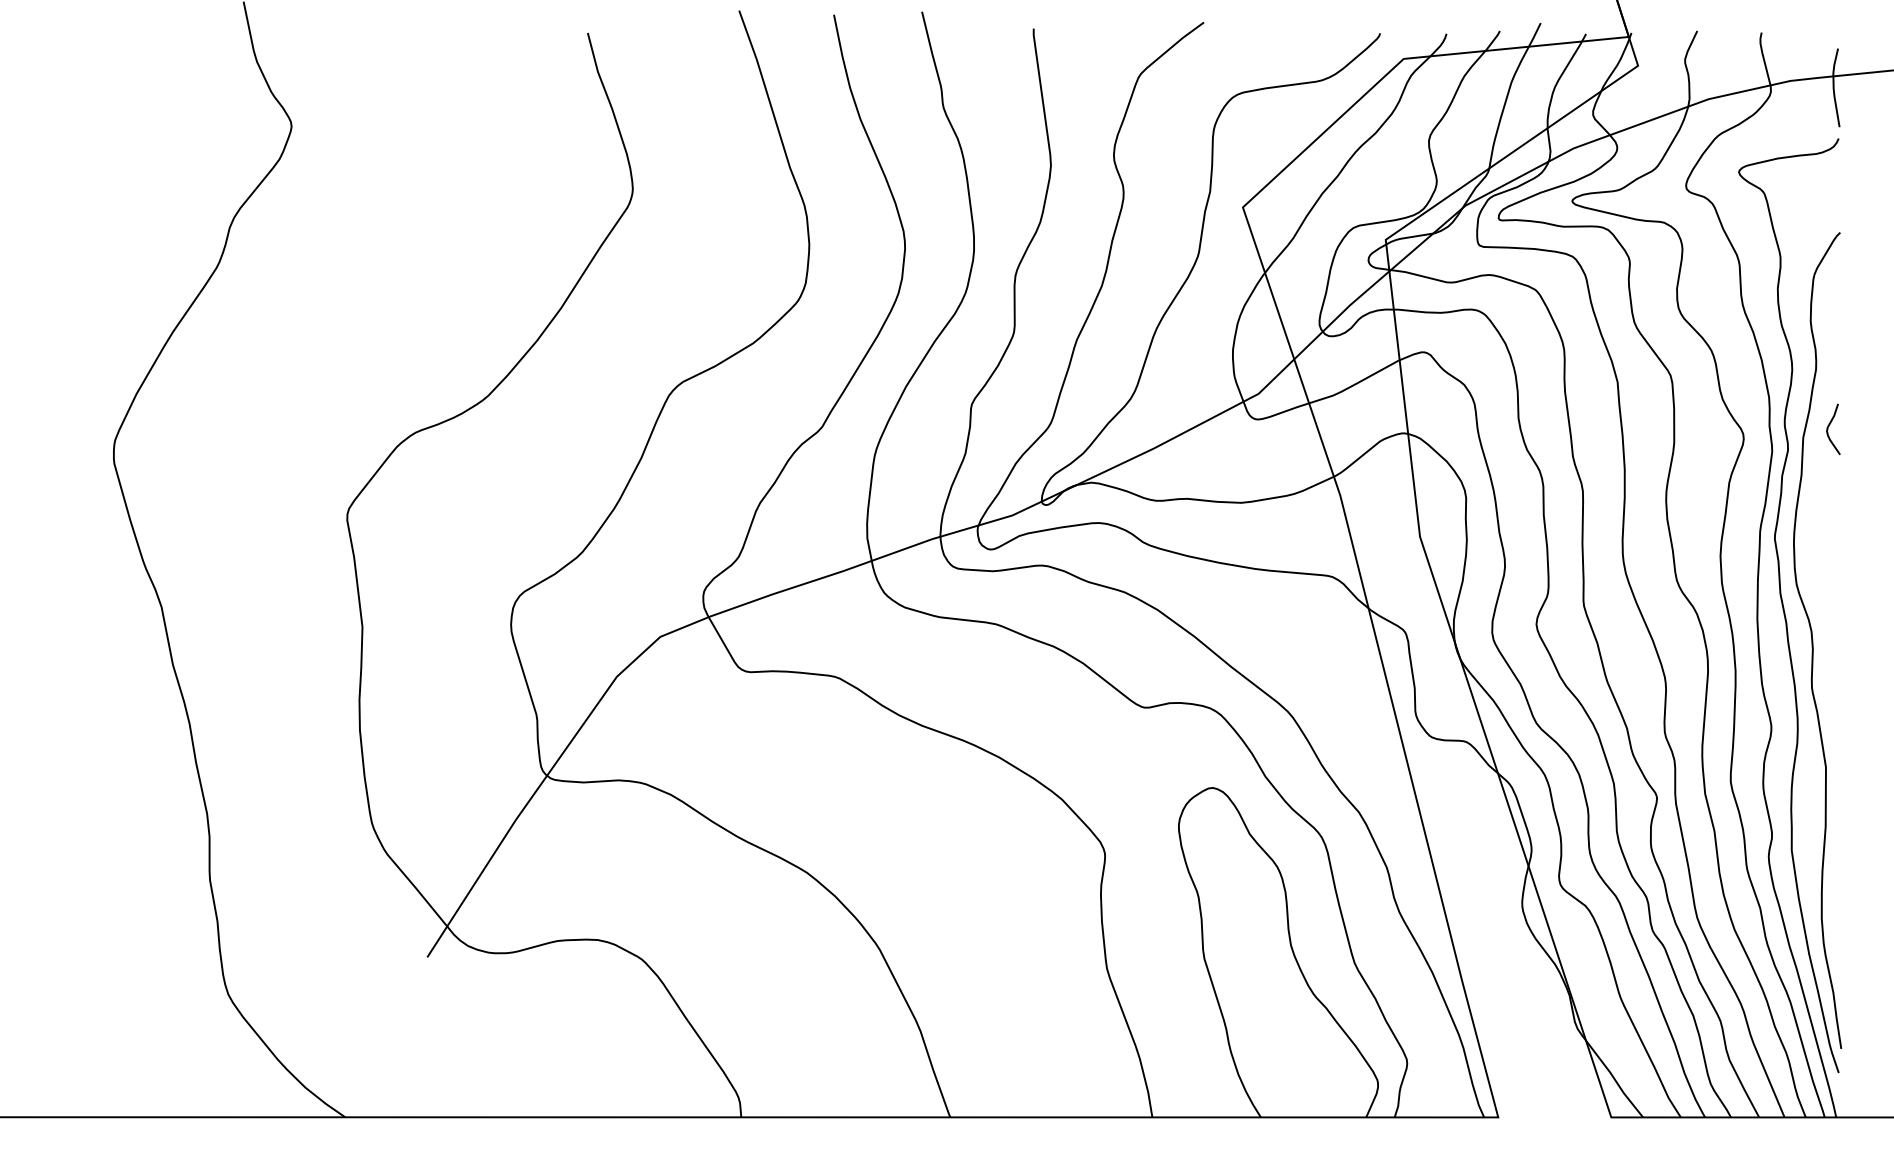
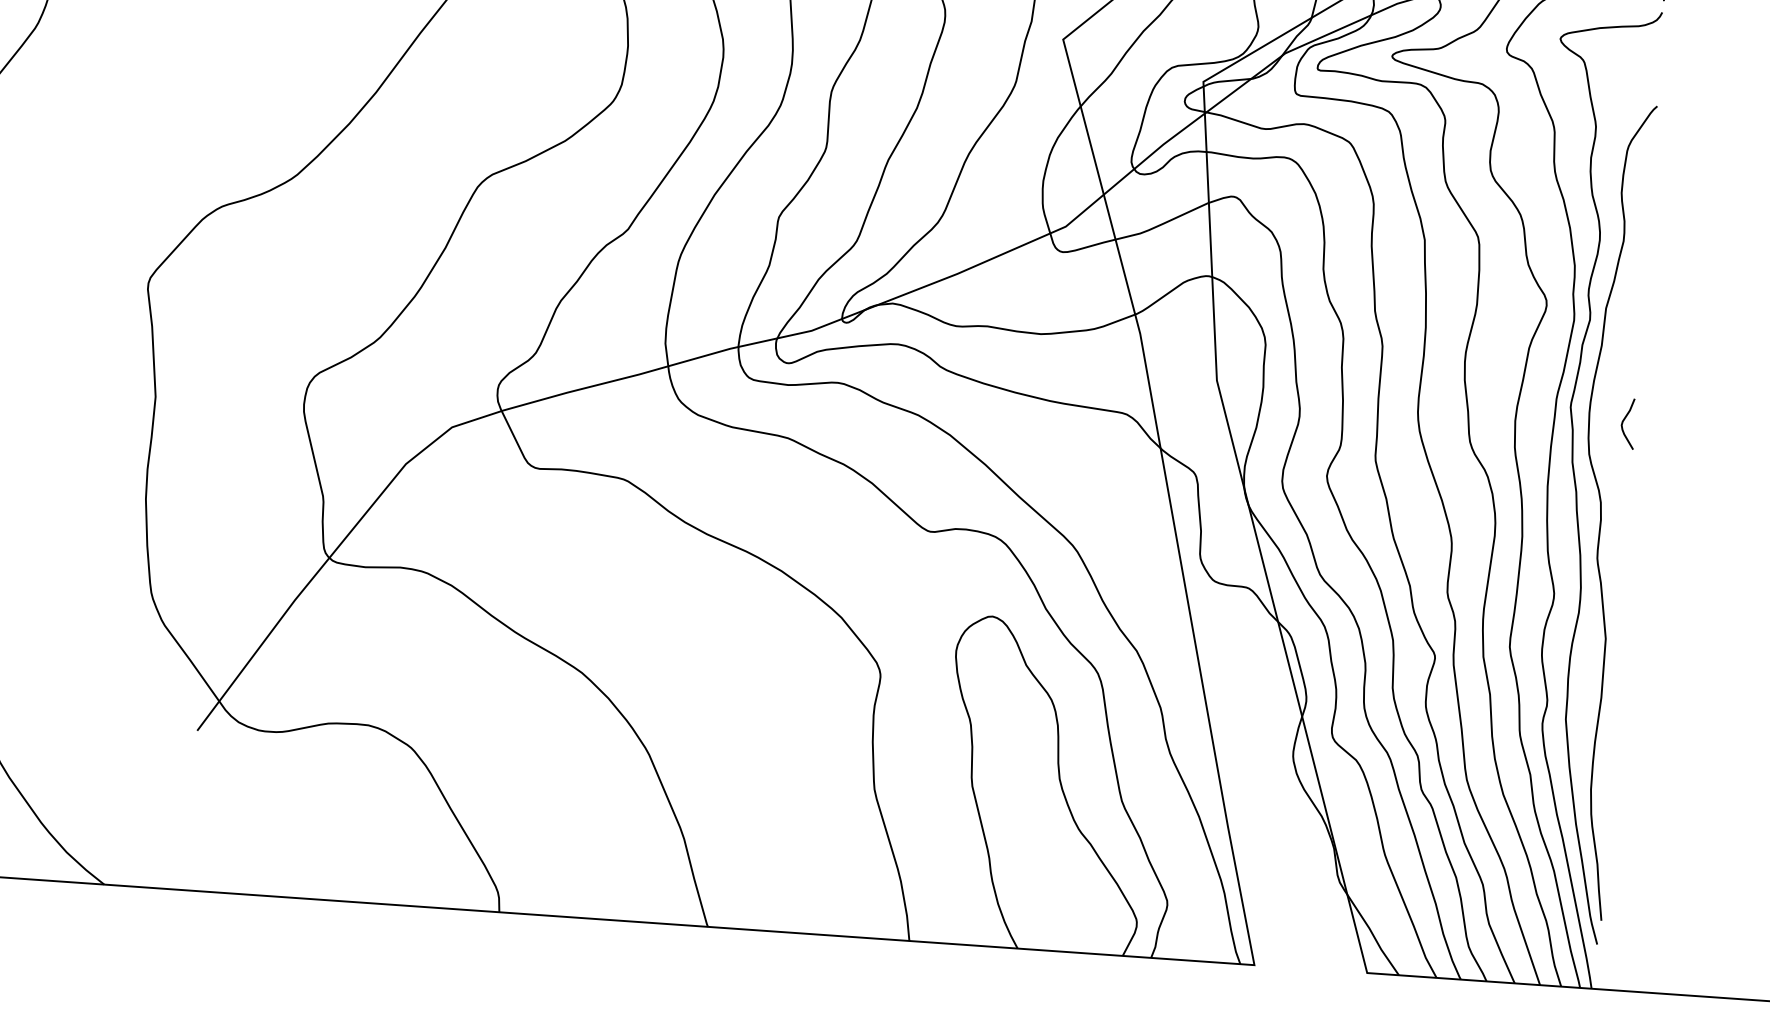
curve: (1829, 426) -> (1624, 420), moved

